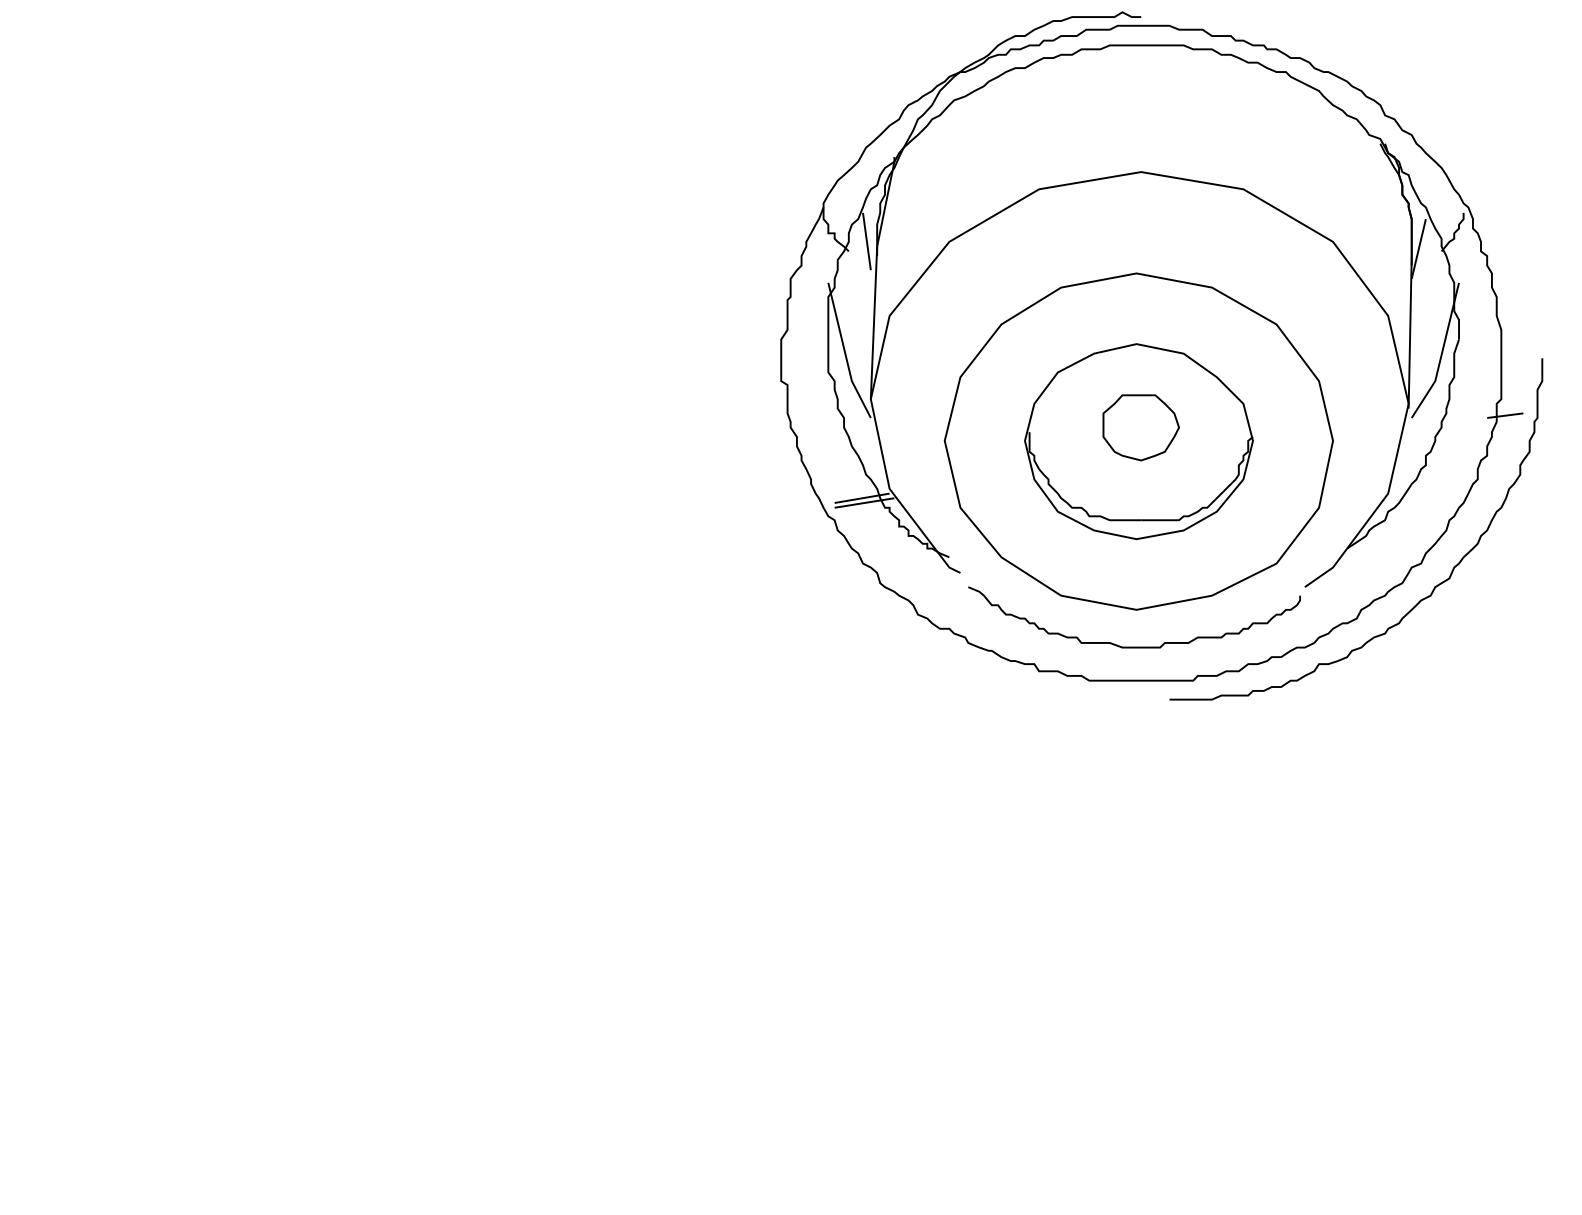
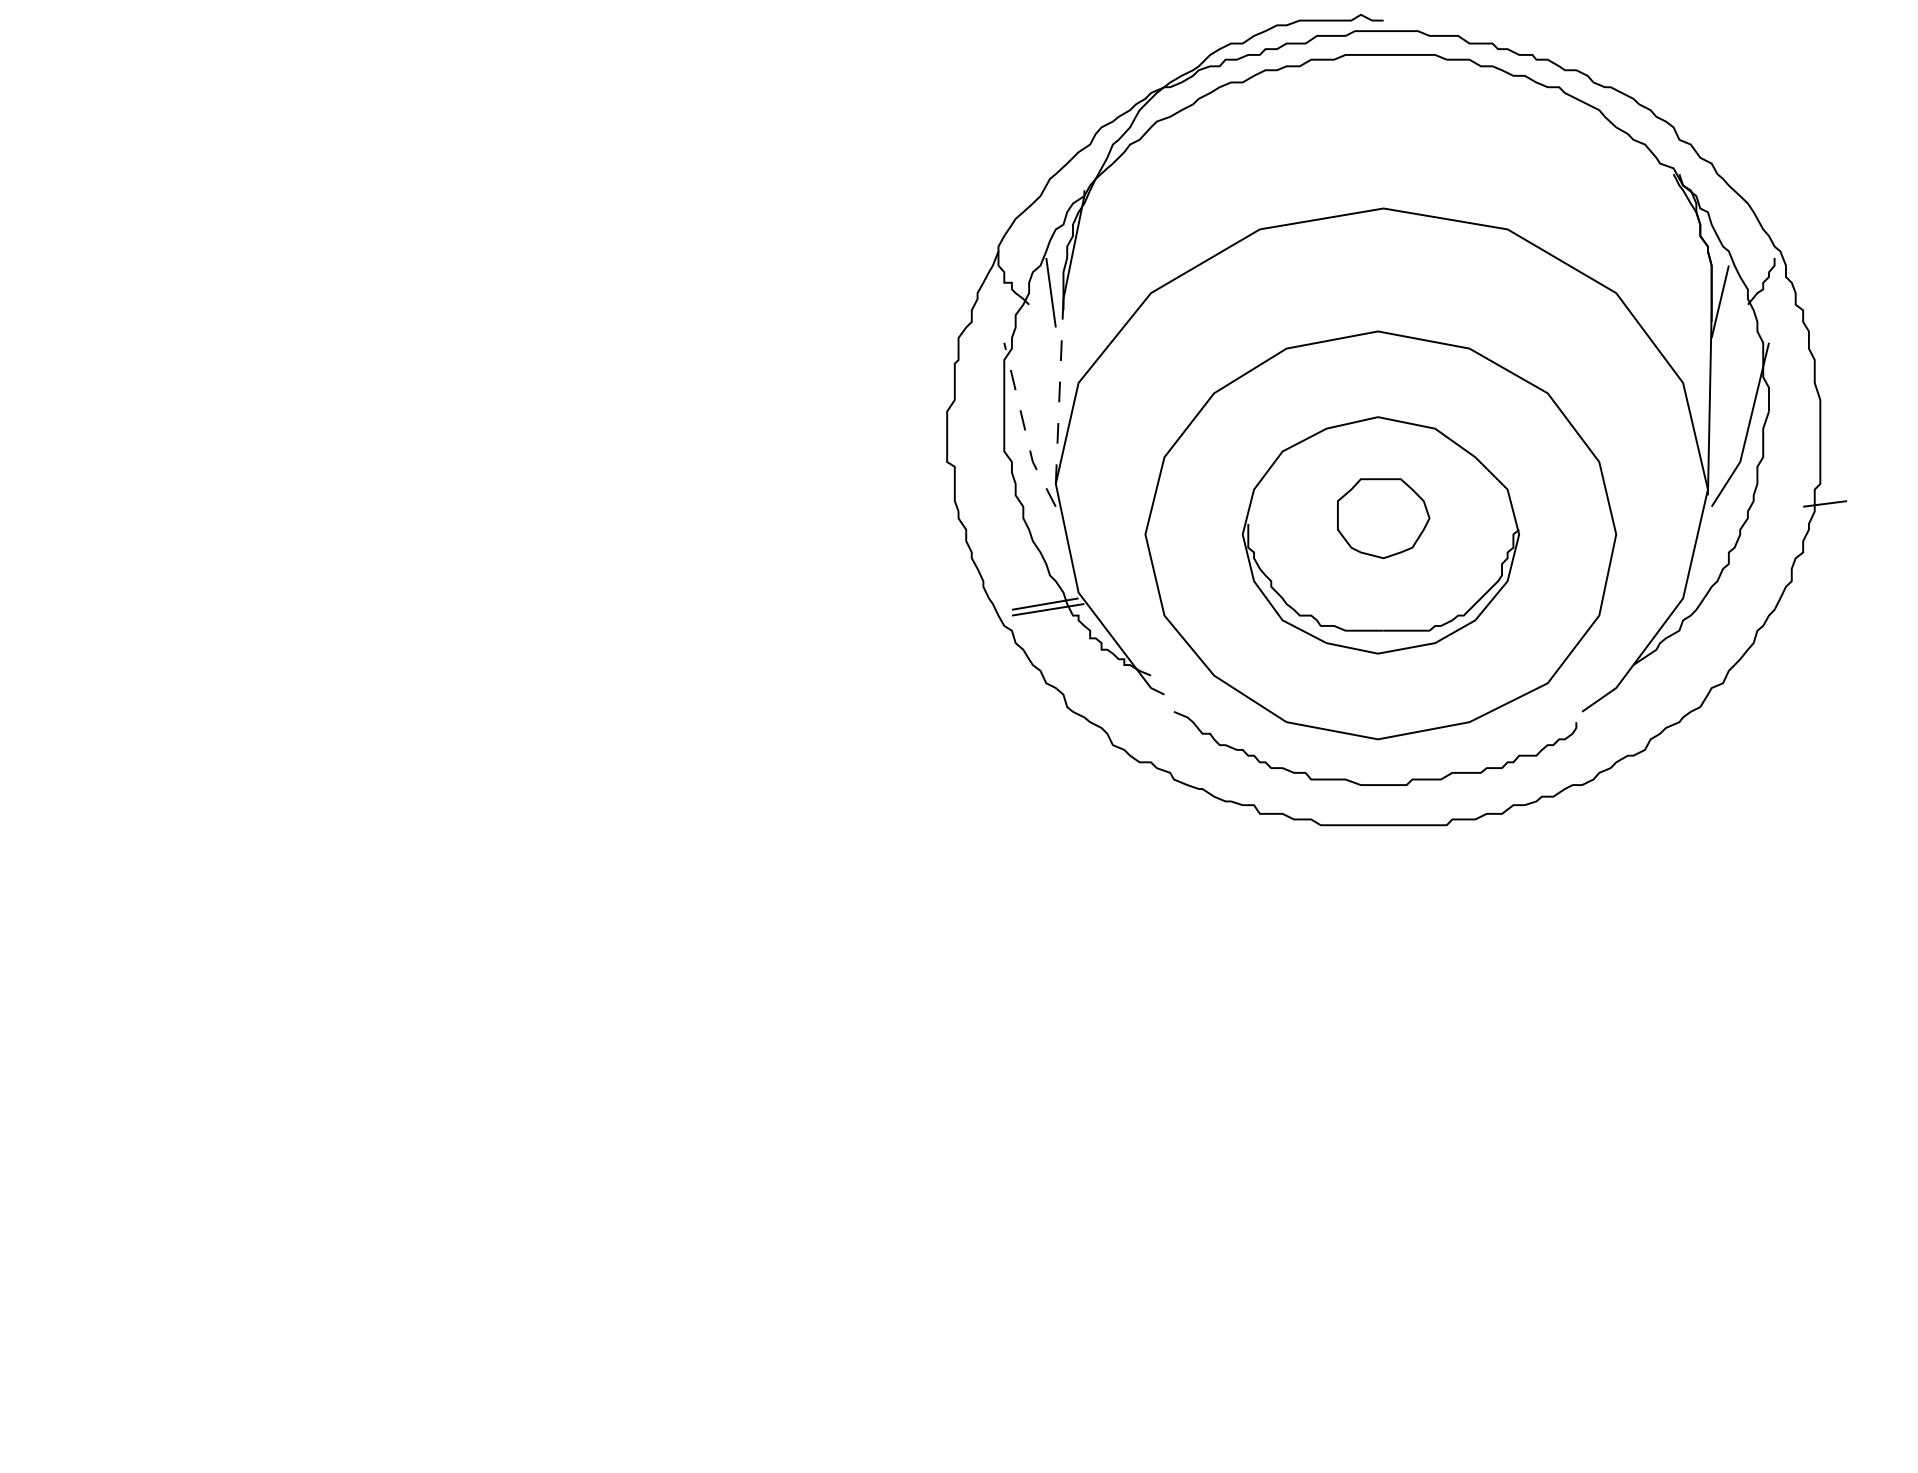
line: (873, 322) -> (1059, 391), solid -> dashed
line: (845, 352) -> (1024, 427), solid -> dashed
curve: (1421, 599) -> (1723, 726), removed

